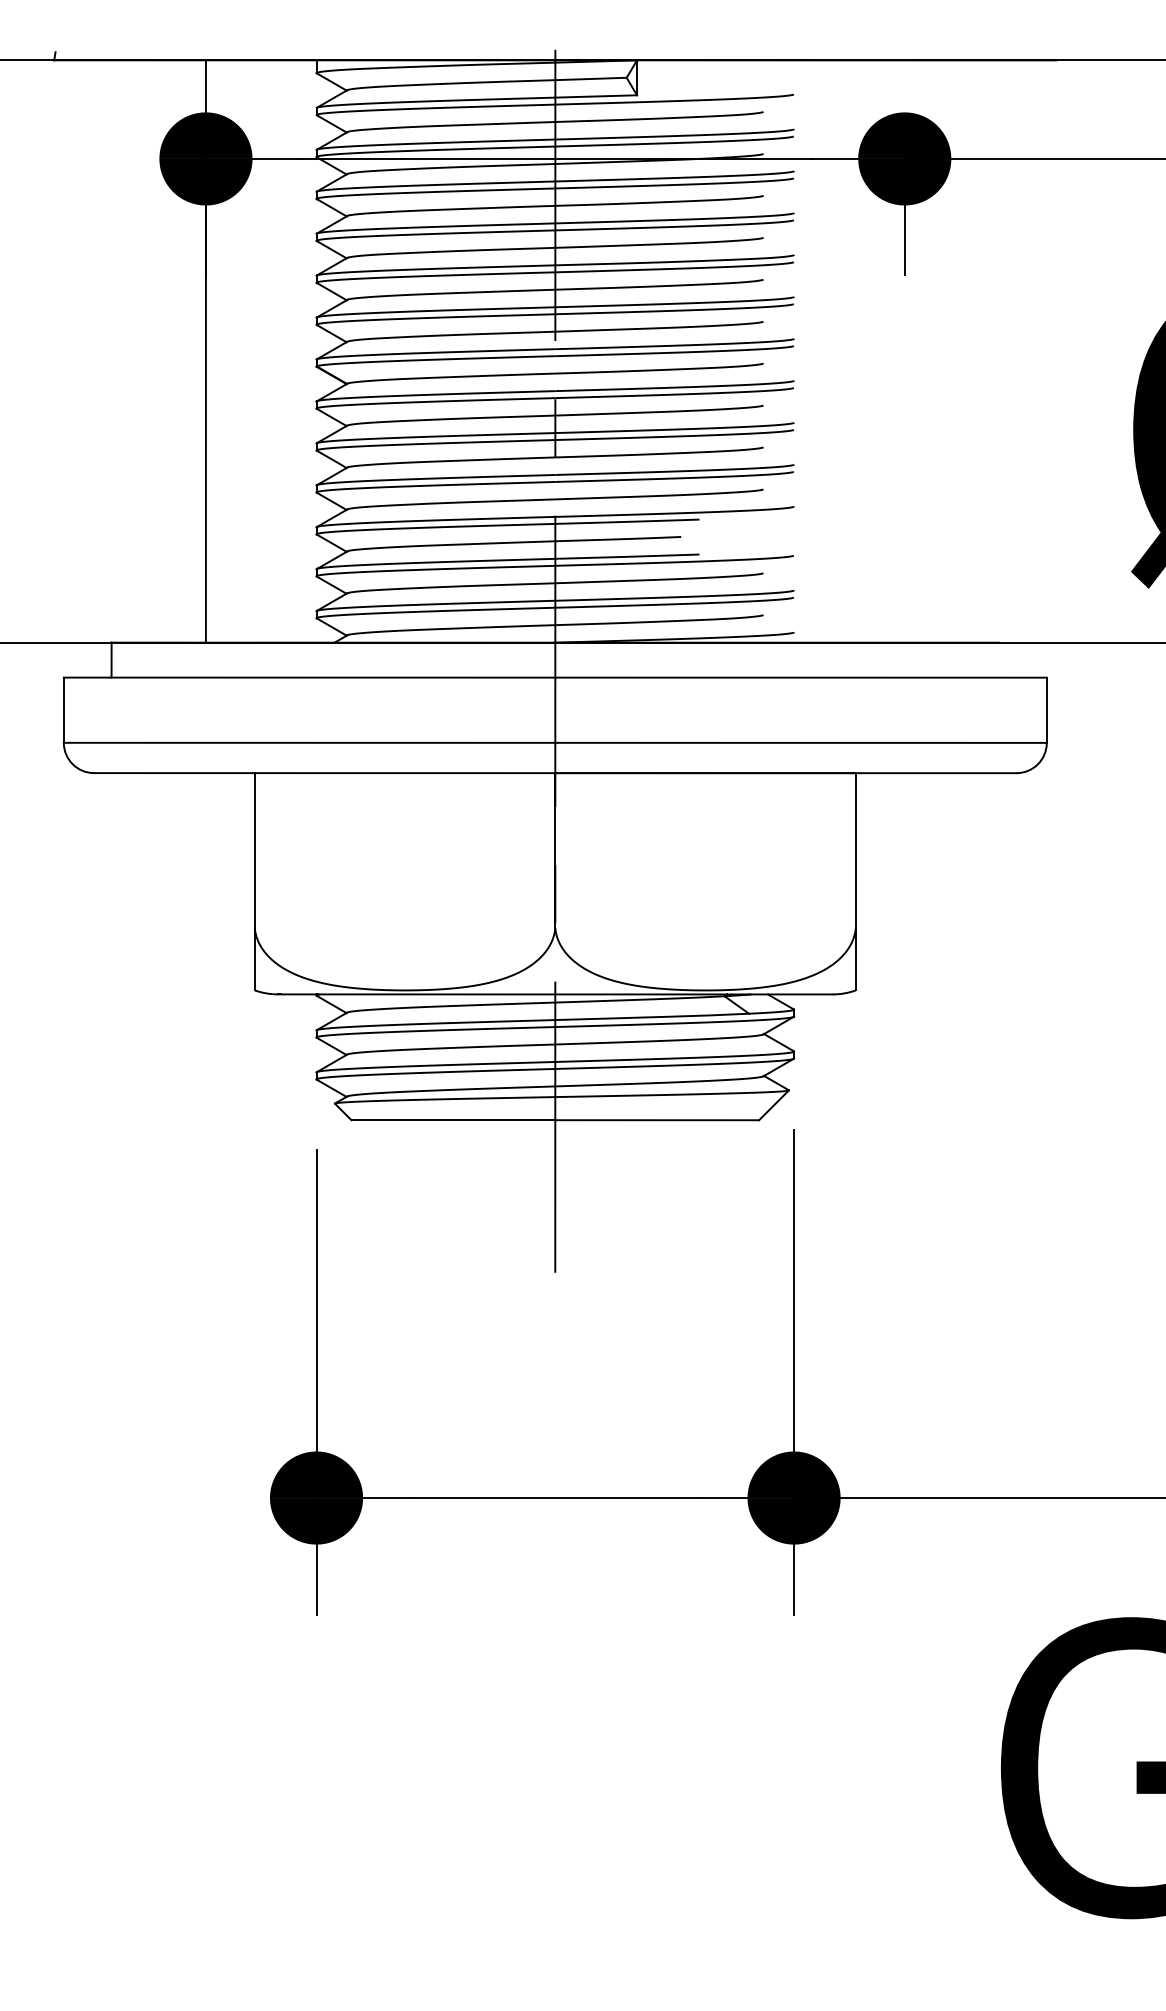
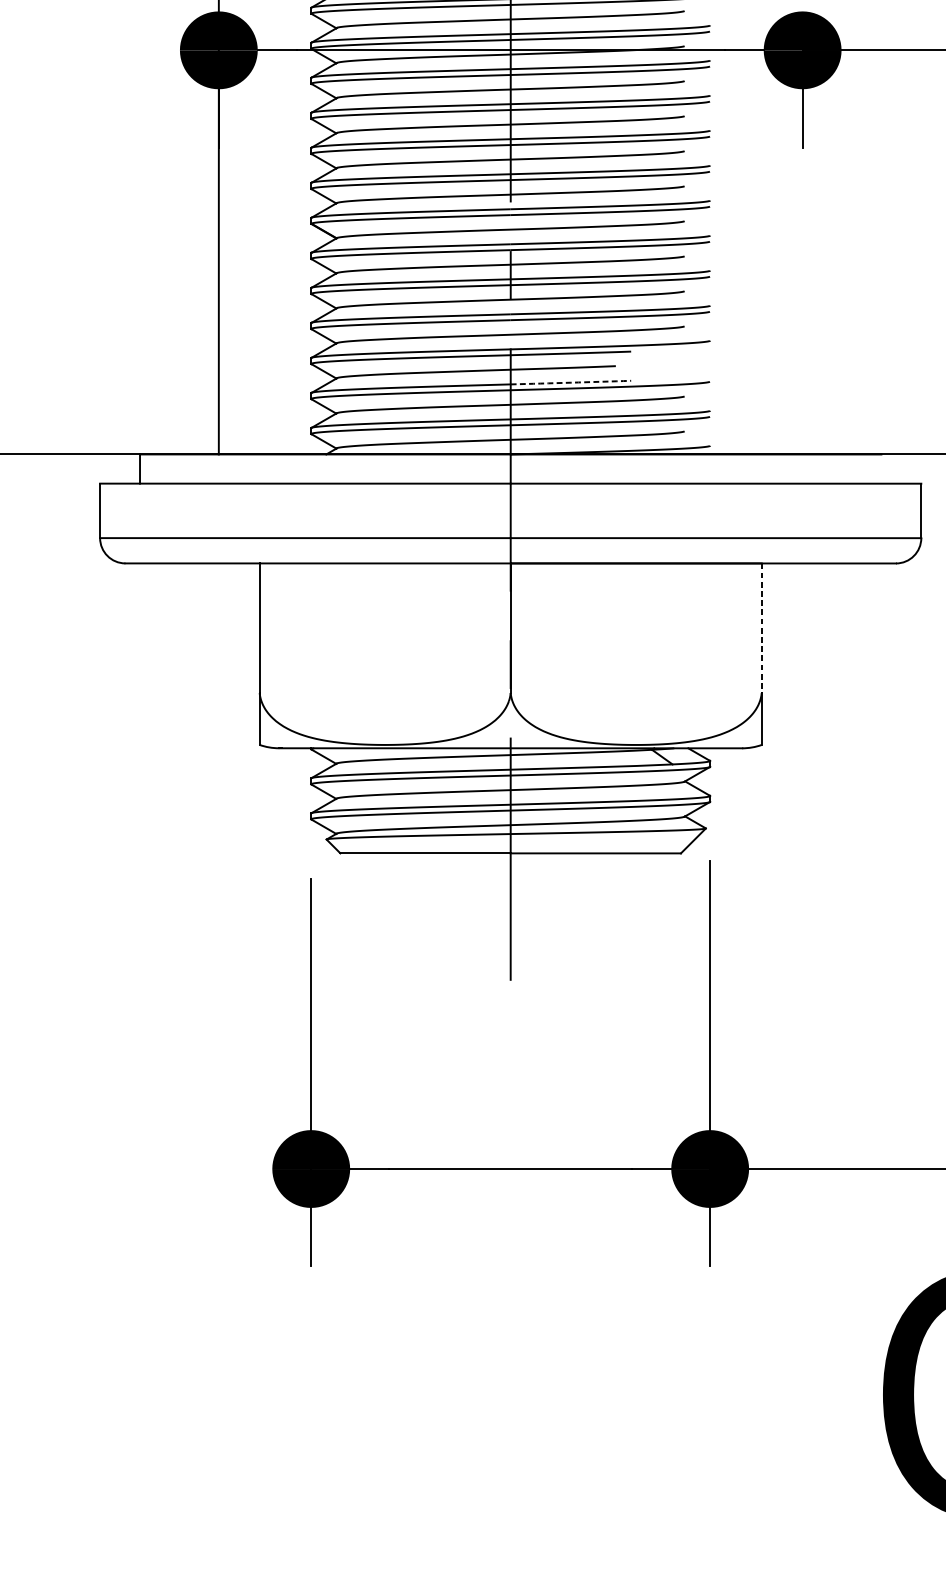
arc: (627, 556) -> (571, 382), solid -> dashed
line: (855, 850) -> (761, 628), solid -> dashed

